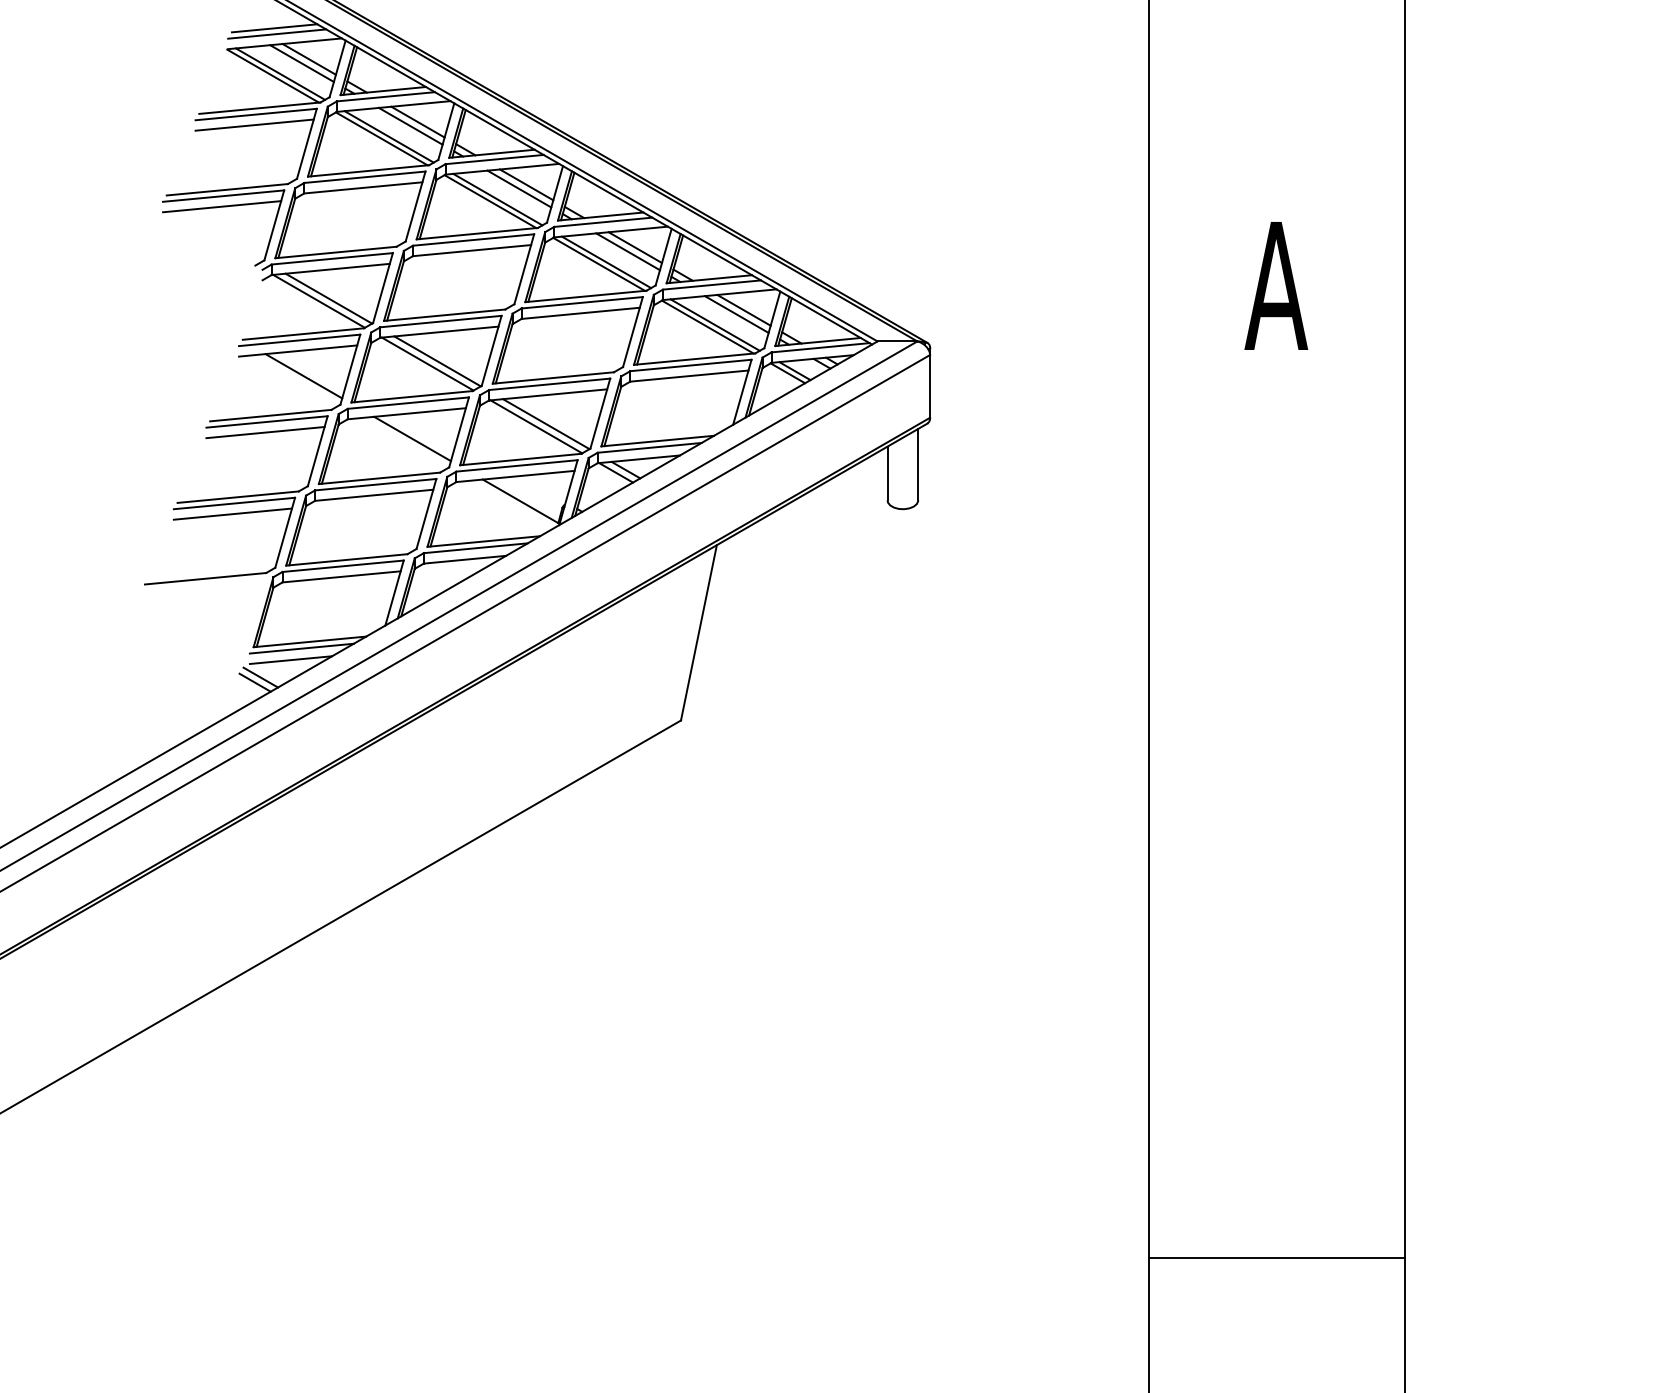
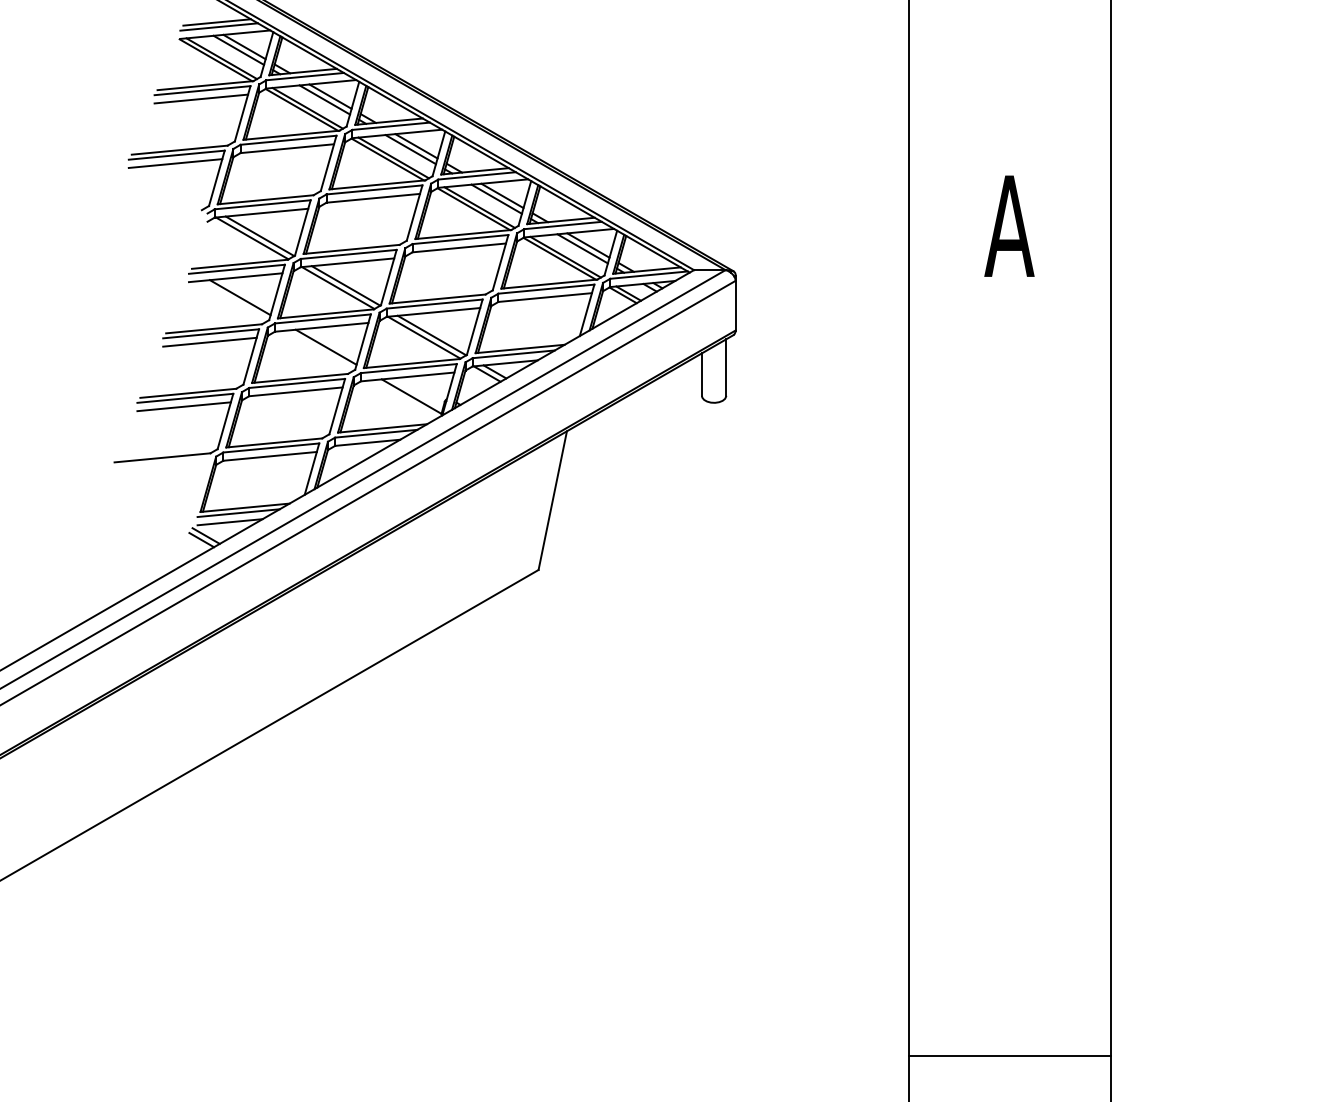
line: (1276, 1258) -> (1009, 1056), moved

